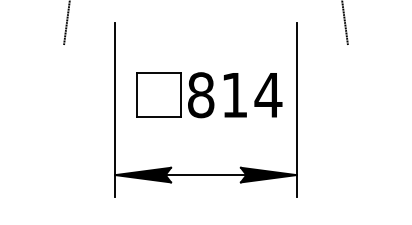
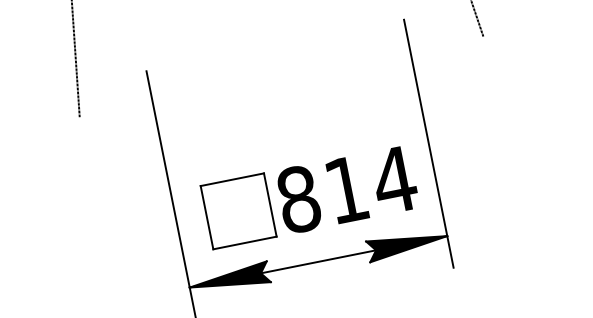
part: (209, 95) -> (310, 197), moved

